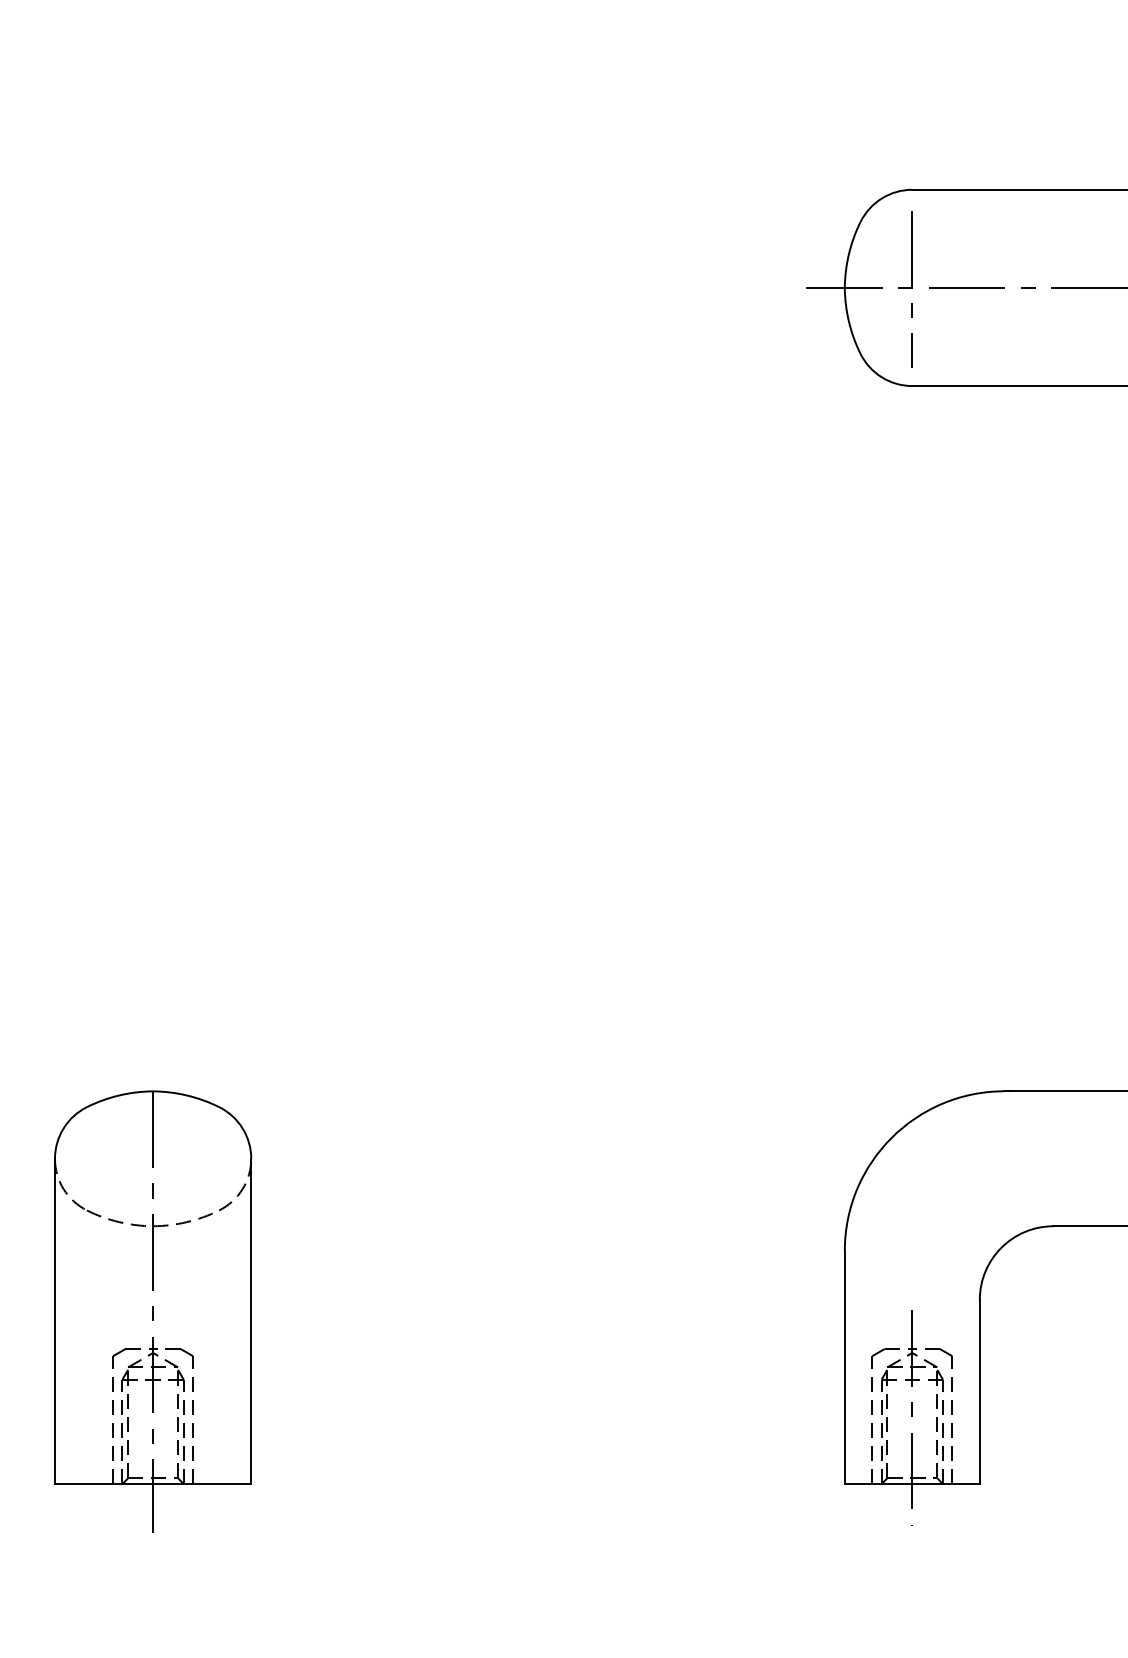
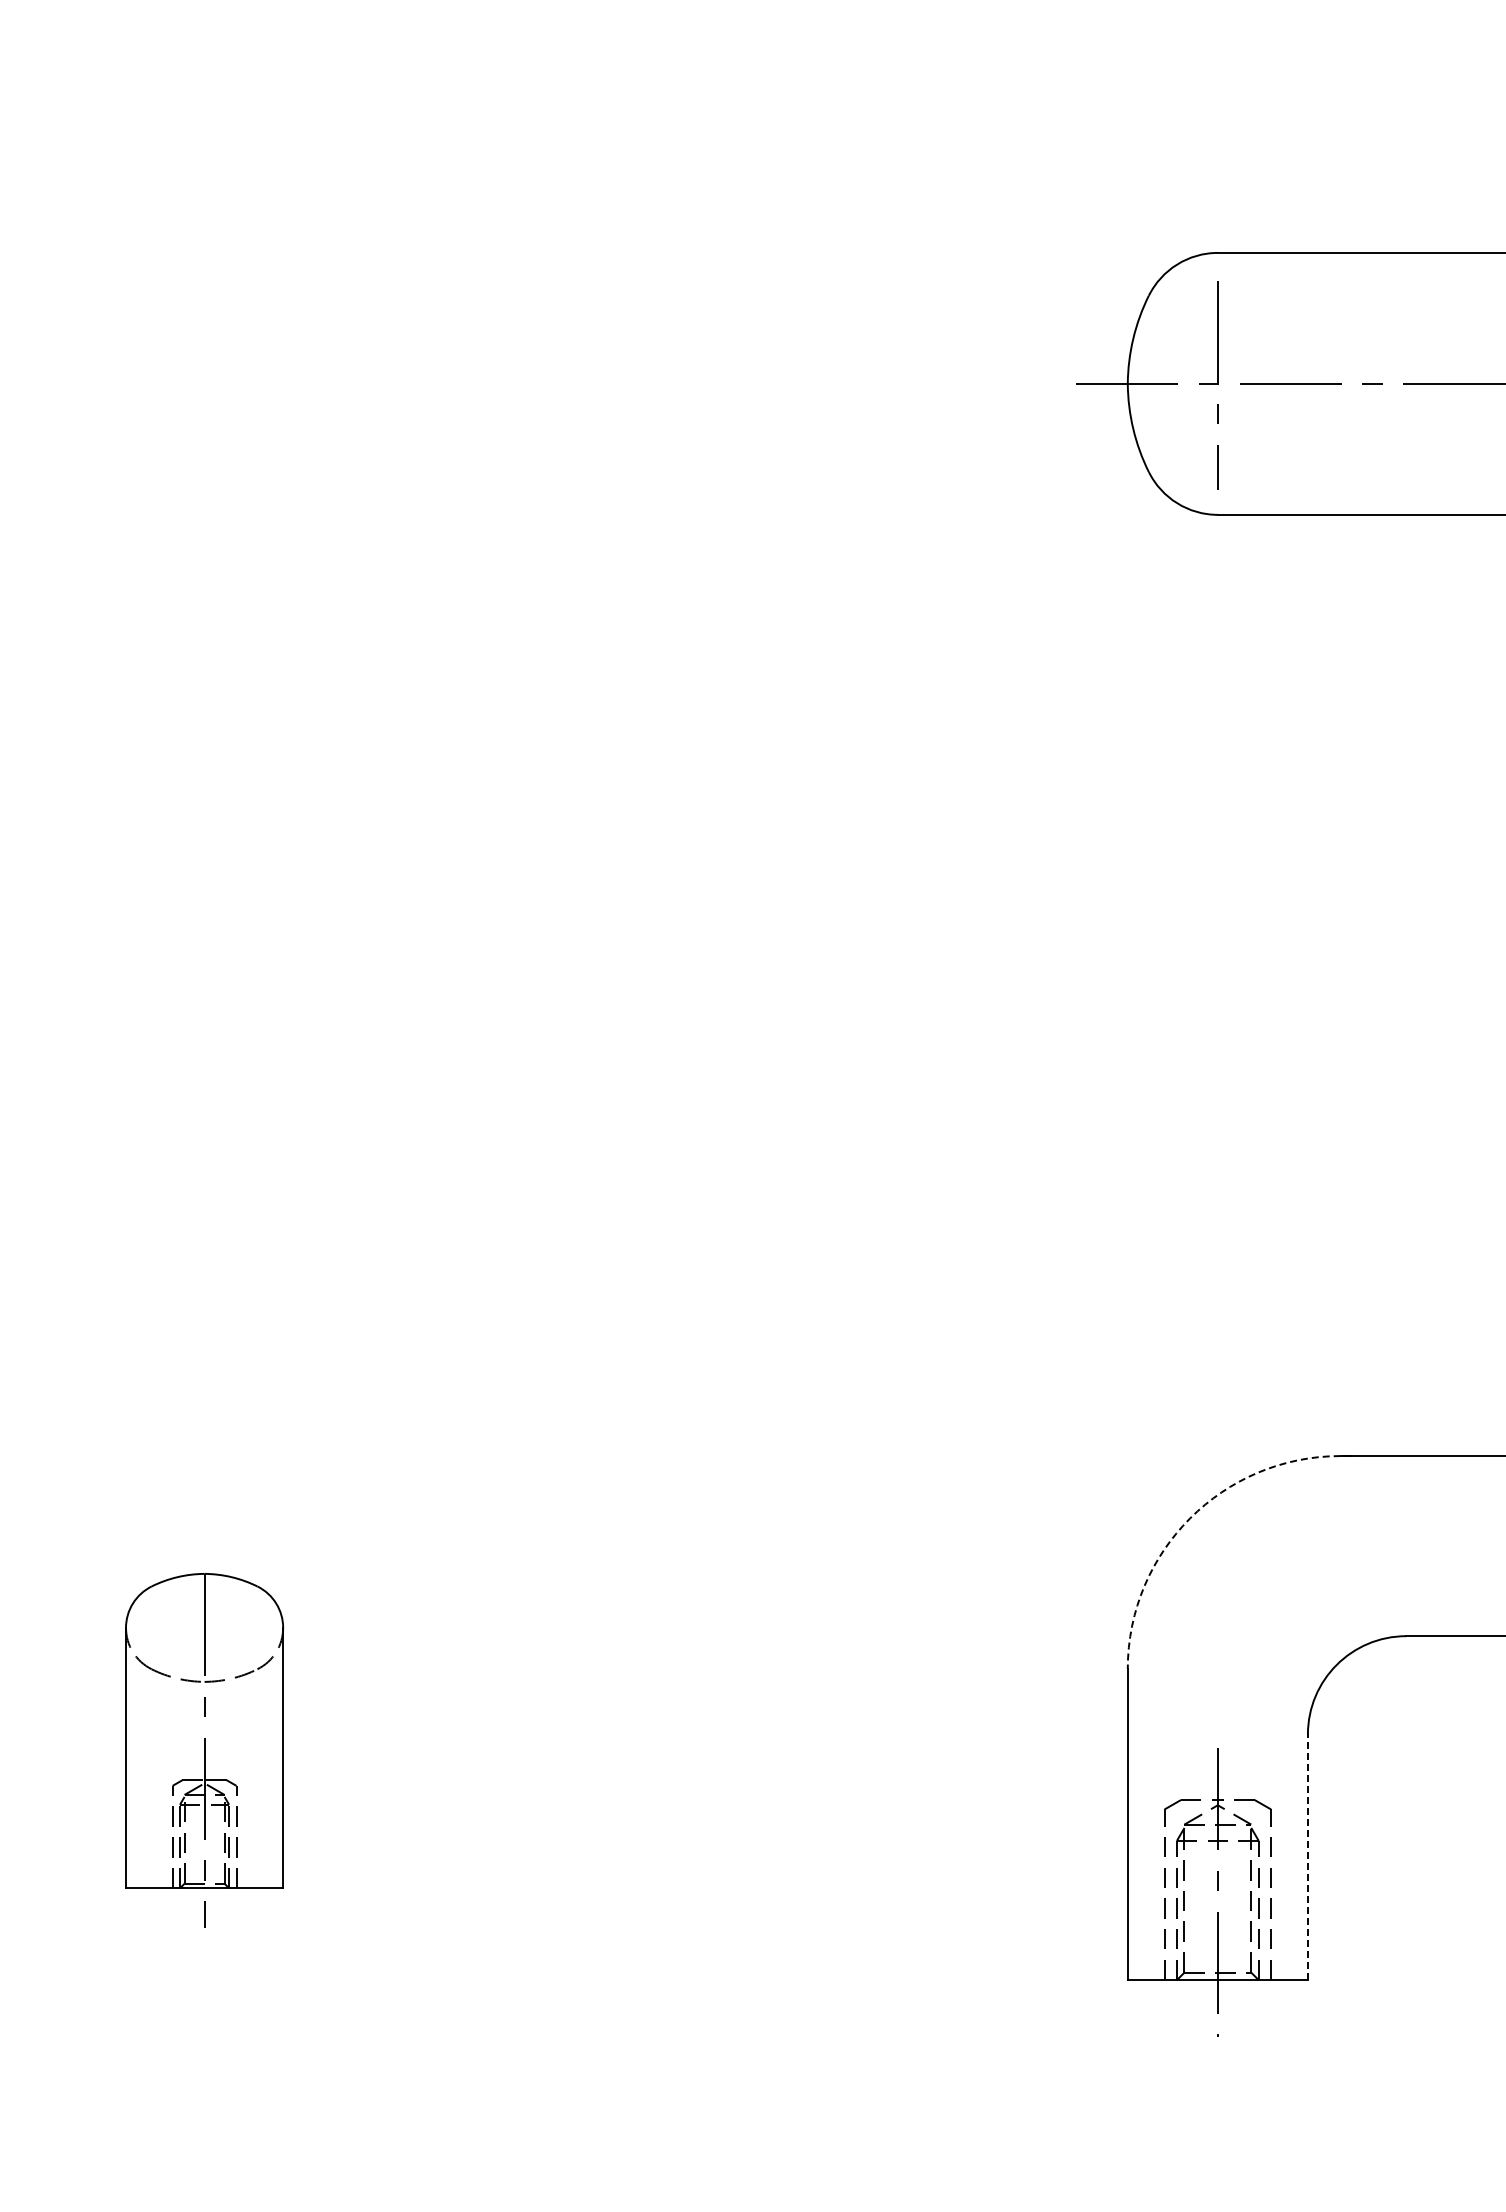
arc: (891, 1138) -> (1190, 1518), solid -> dashed
part: (153, 1311) -> (204, 1750), size x0.6
line: (979, 1392) -> (1307, 1857), solid -> dashed

